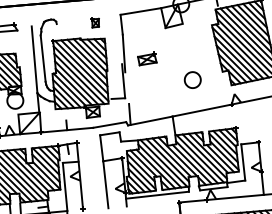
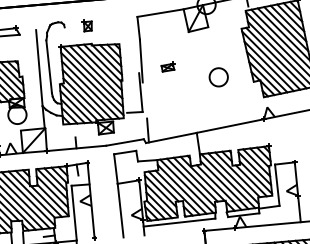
part: (94, 22) -> (86, 25), moved
part: (146, 59) -> (167, 67), size x0.6
part: (192, 80) -> (218, 77), moved

